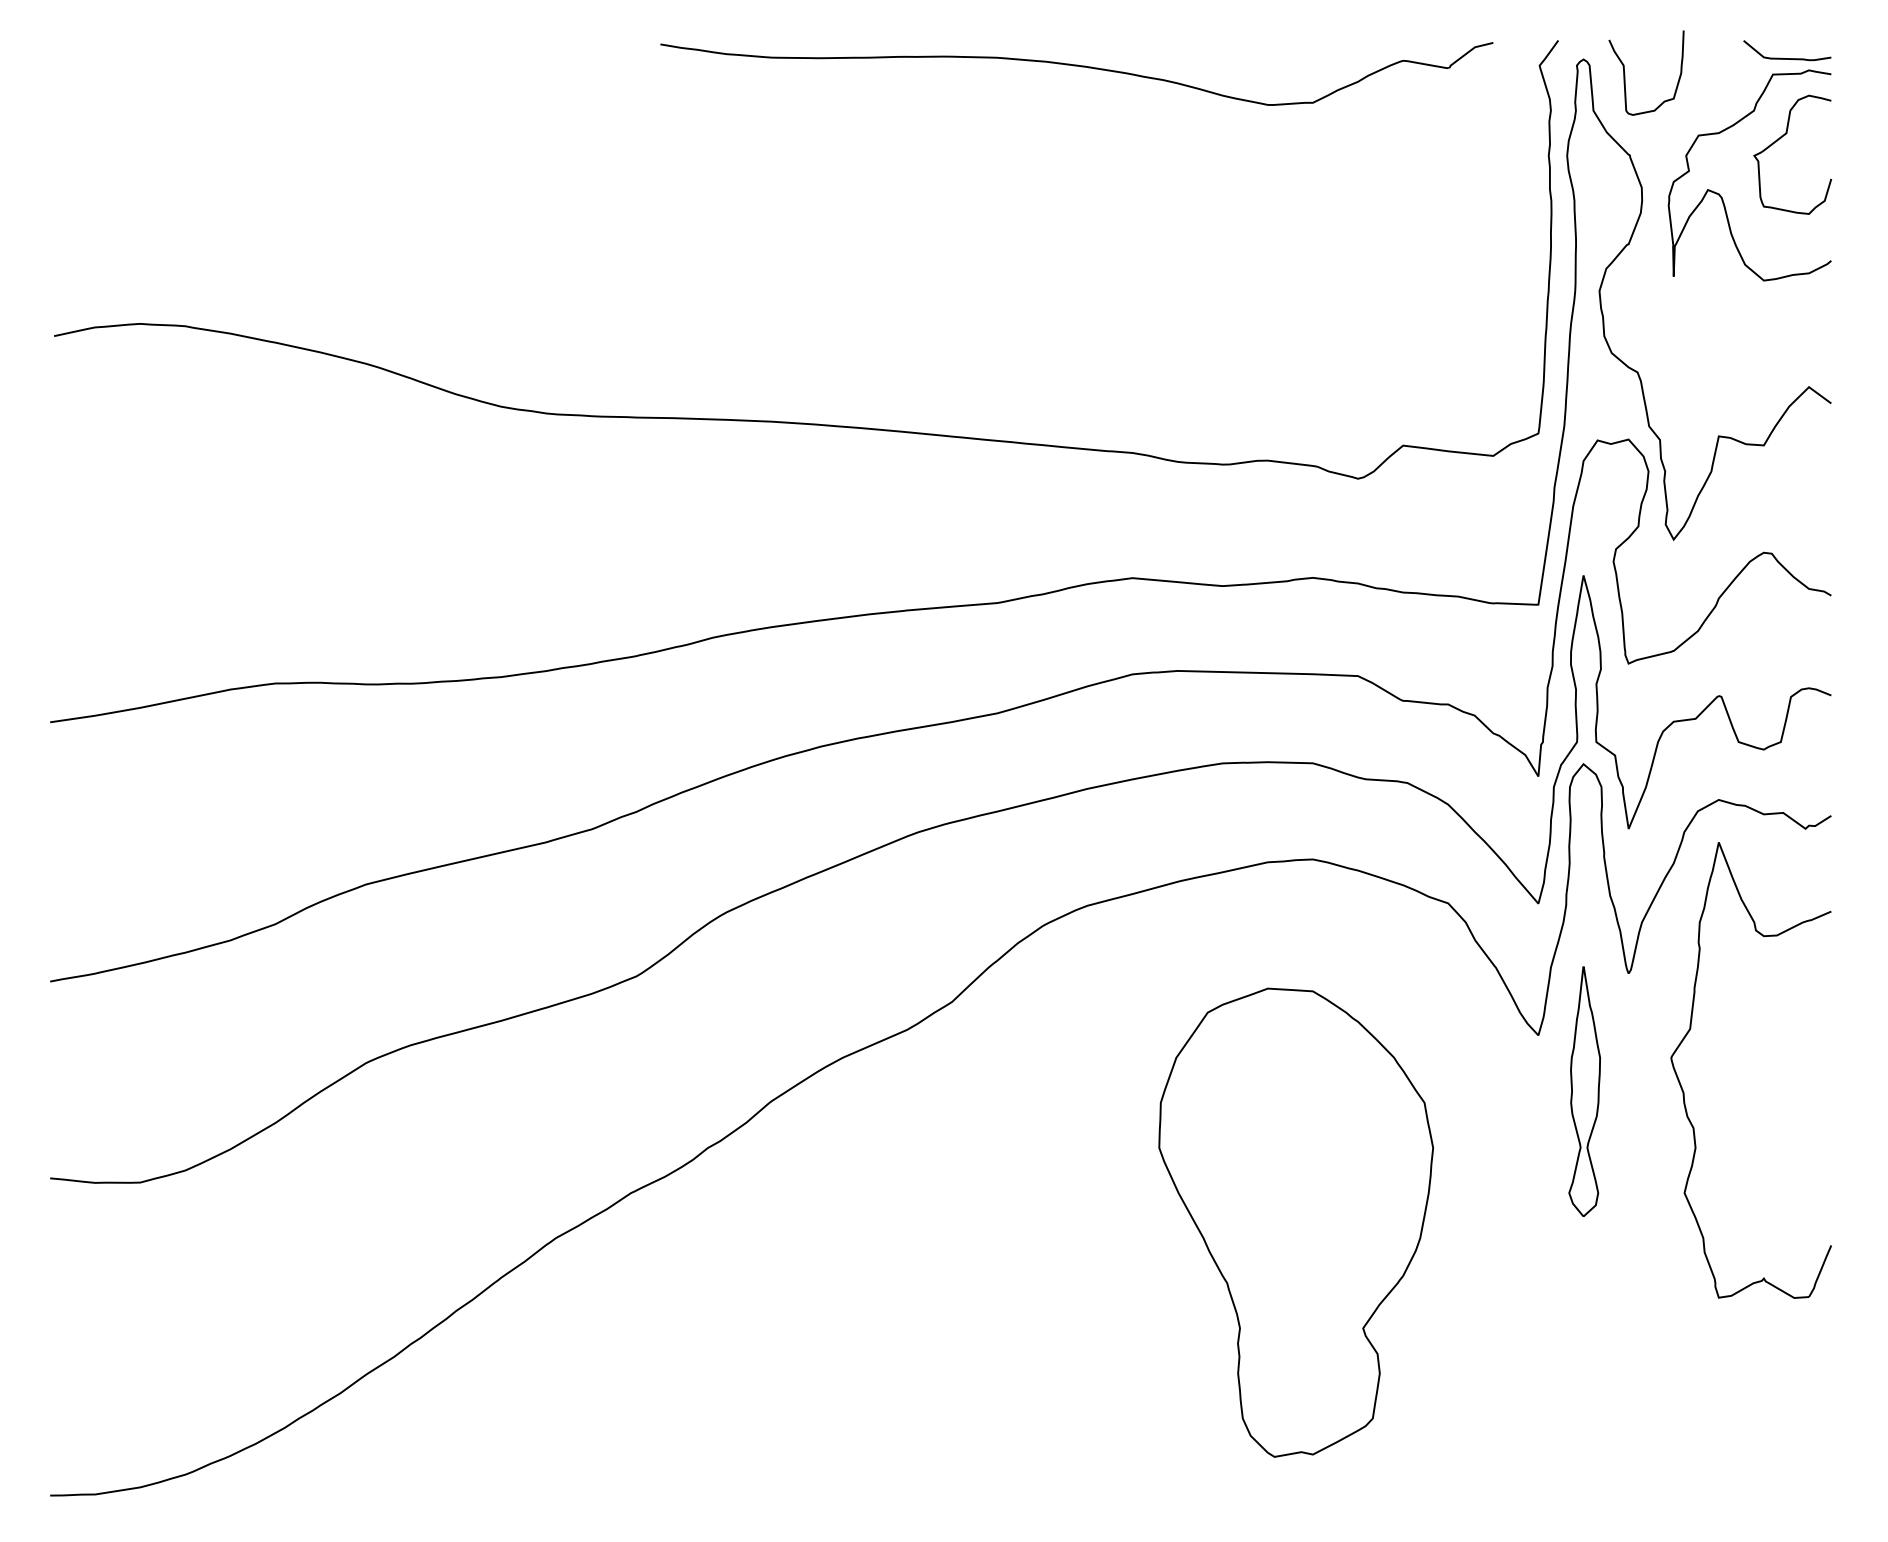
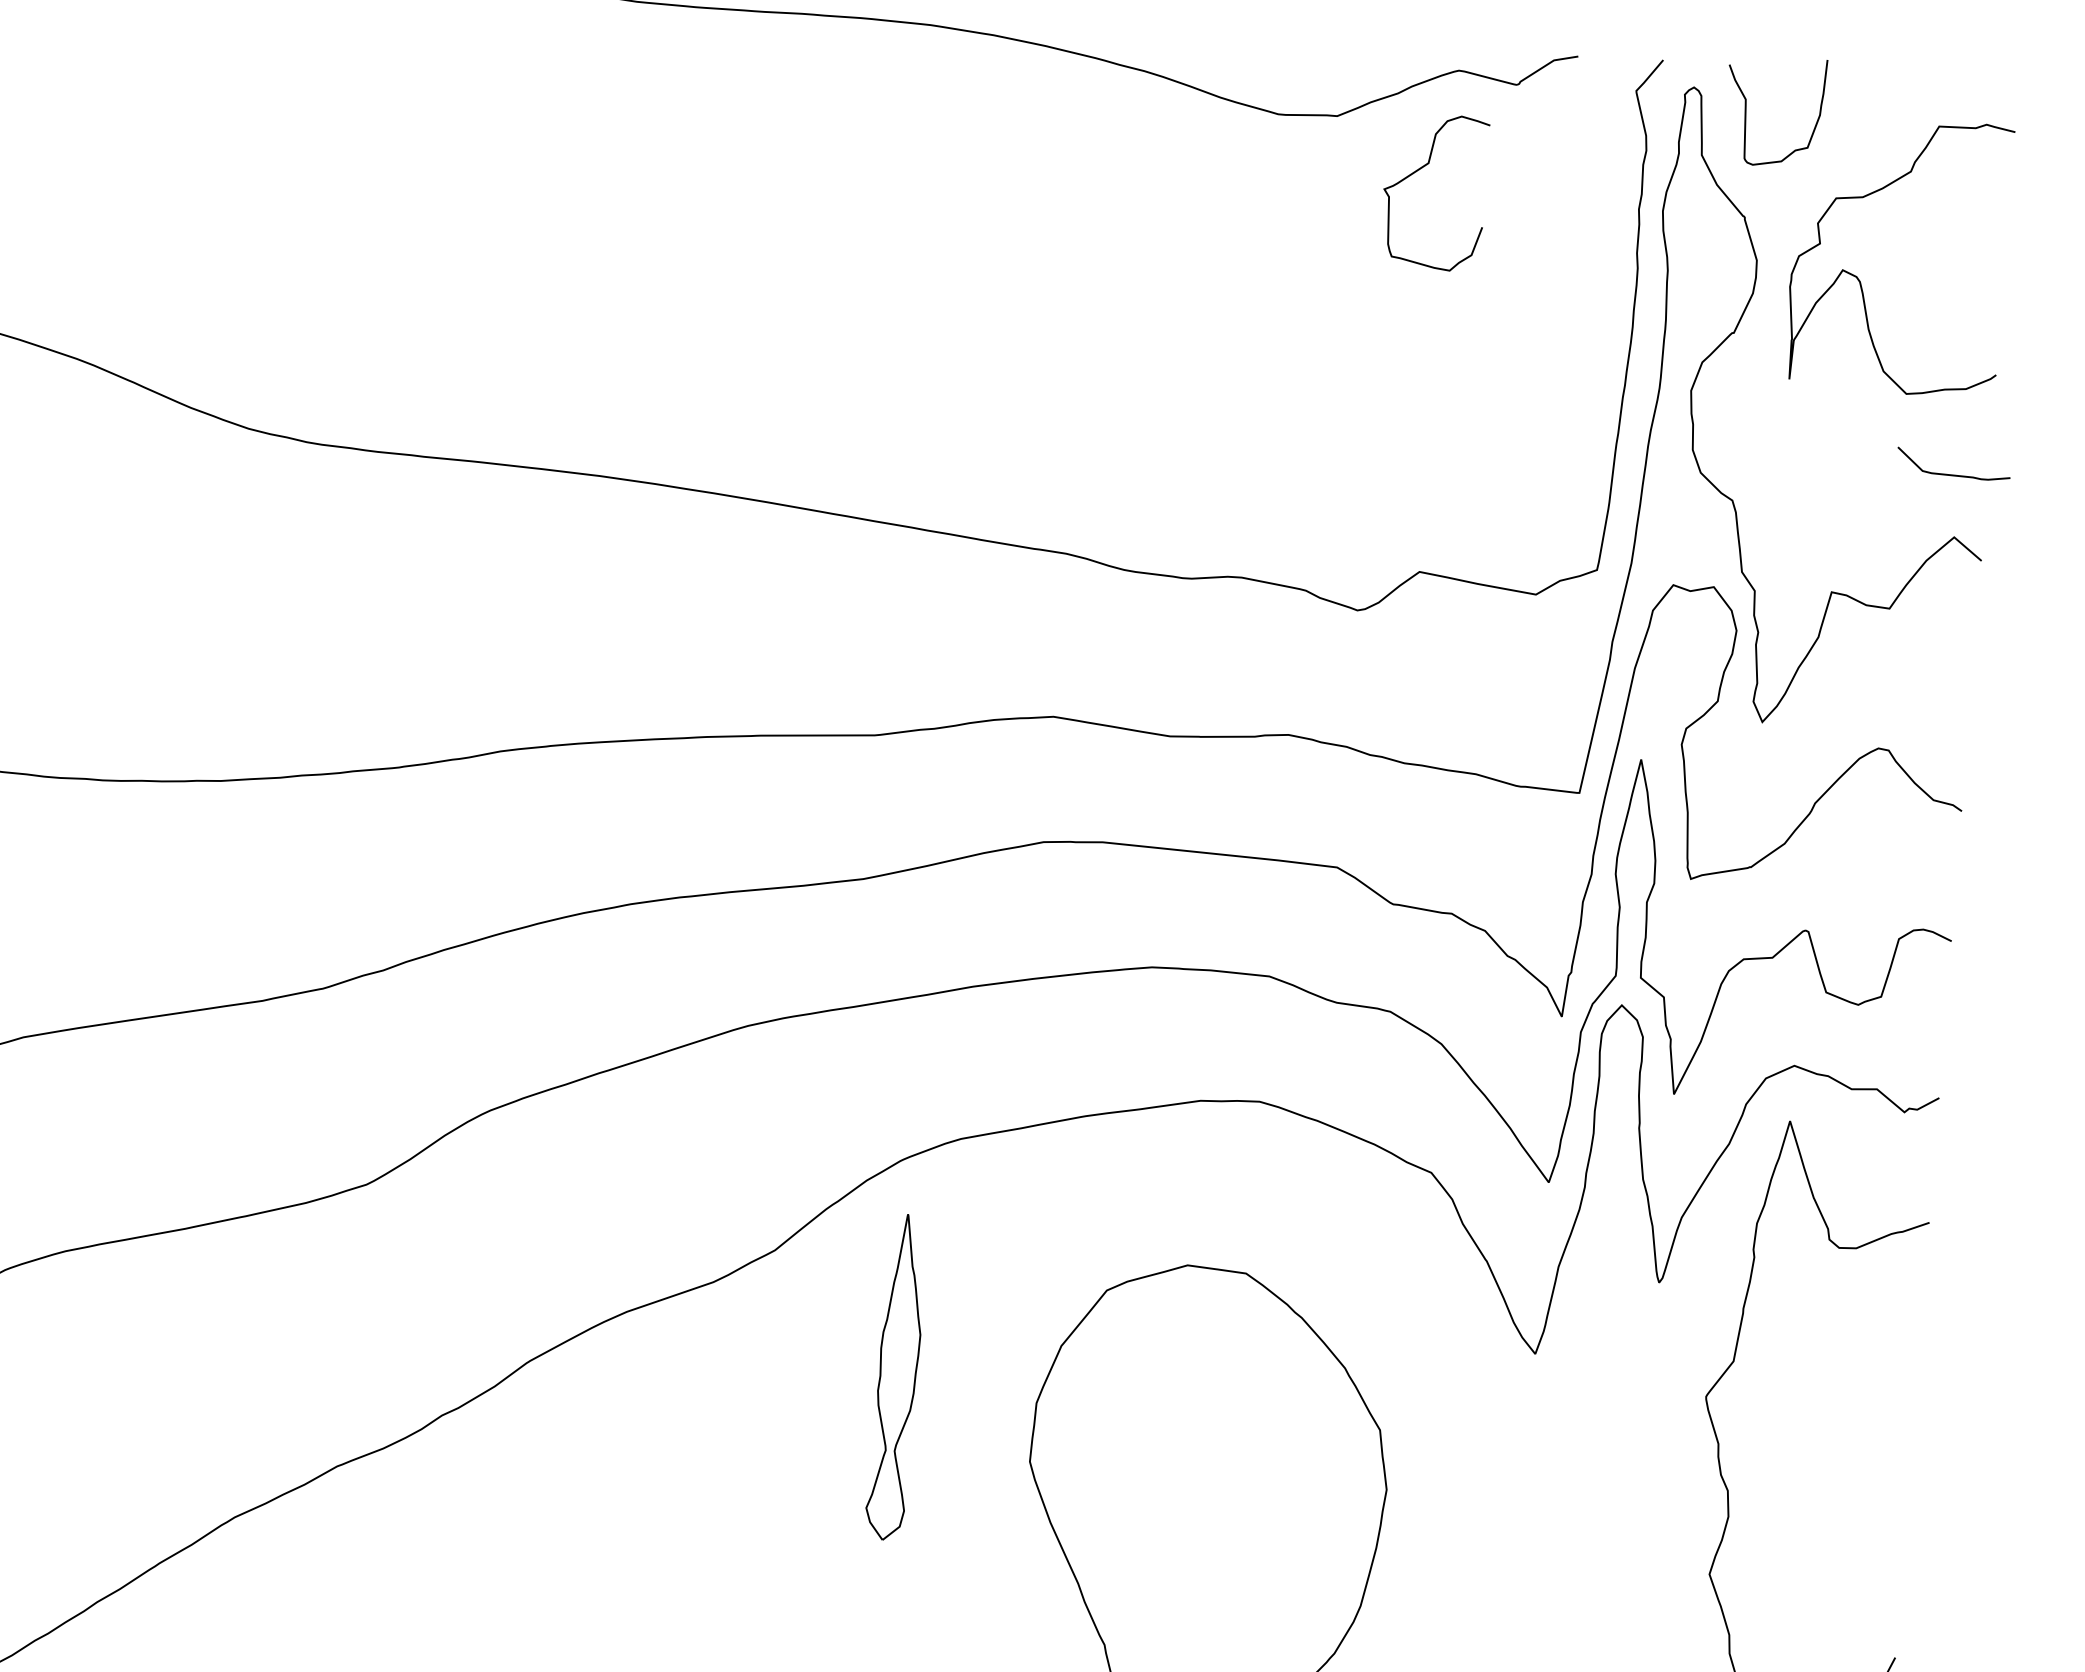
curve: (1787, 58) -> (1953, 474), moved
curve: (1780, 139) -> (1420, 170), moved
part: (1584, 1091) -> (896, 1377), moved

